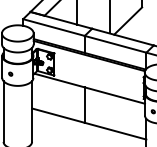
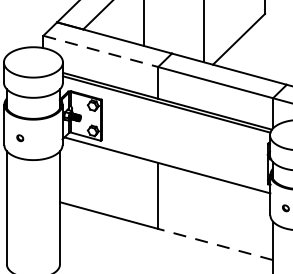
line: (53, 27) -> (99, 51), solid -> dashed
line: (115, 131) -> (215, 245), solid -> dashed

